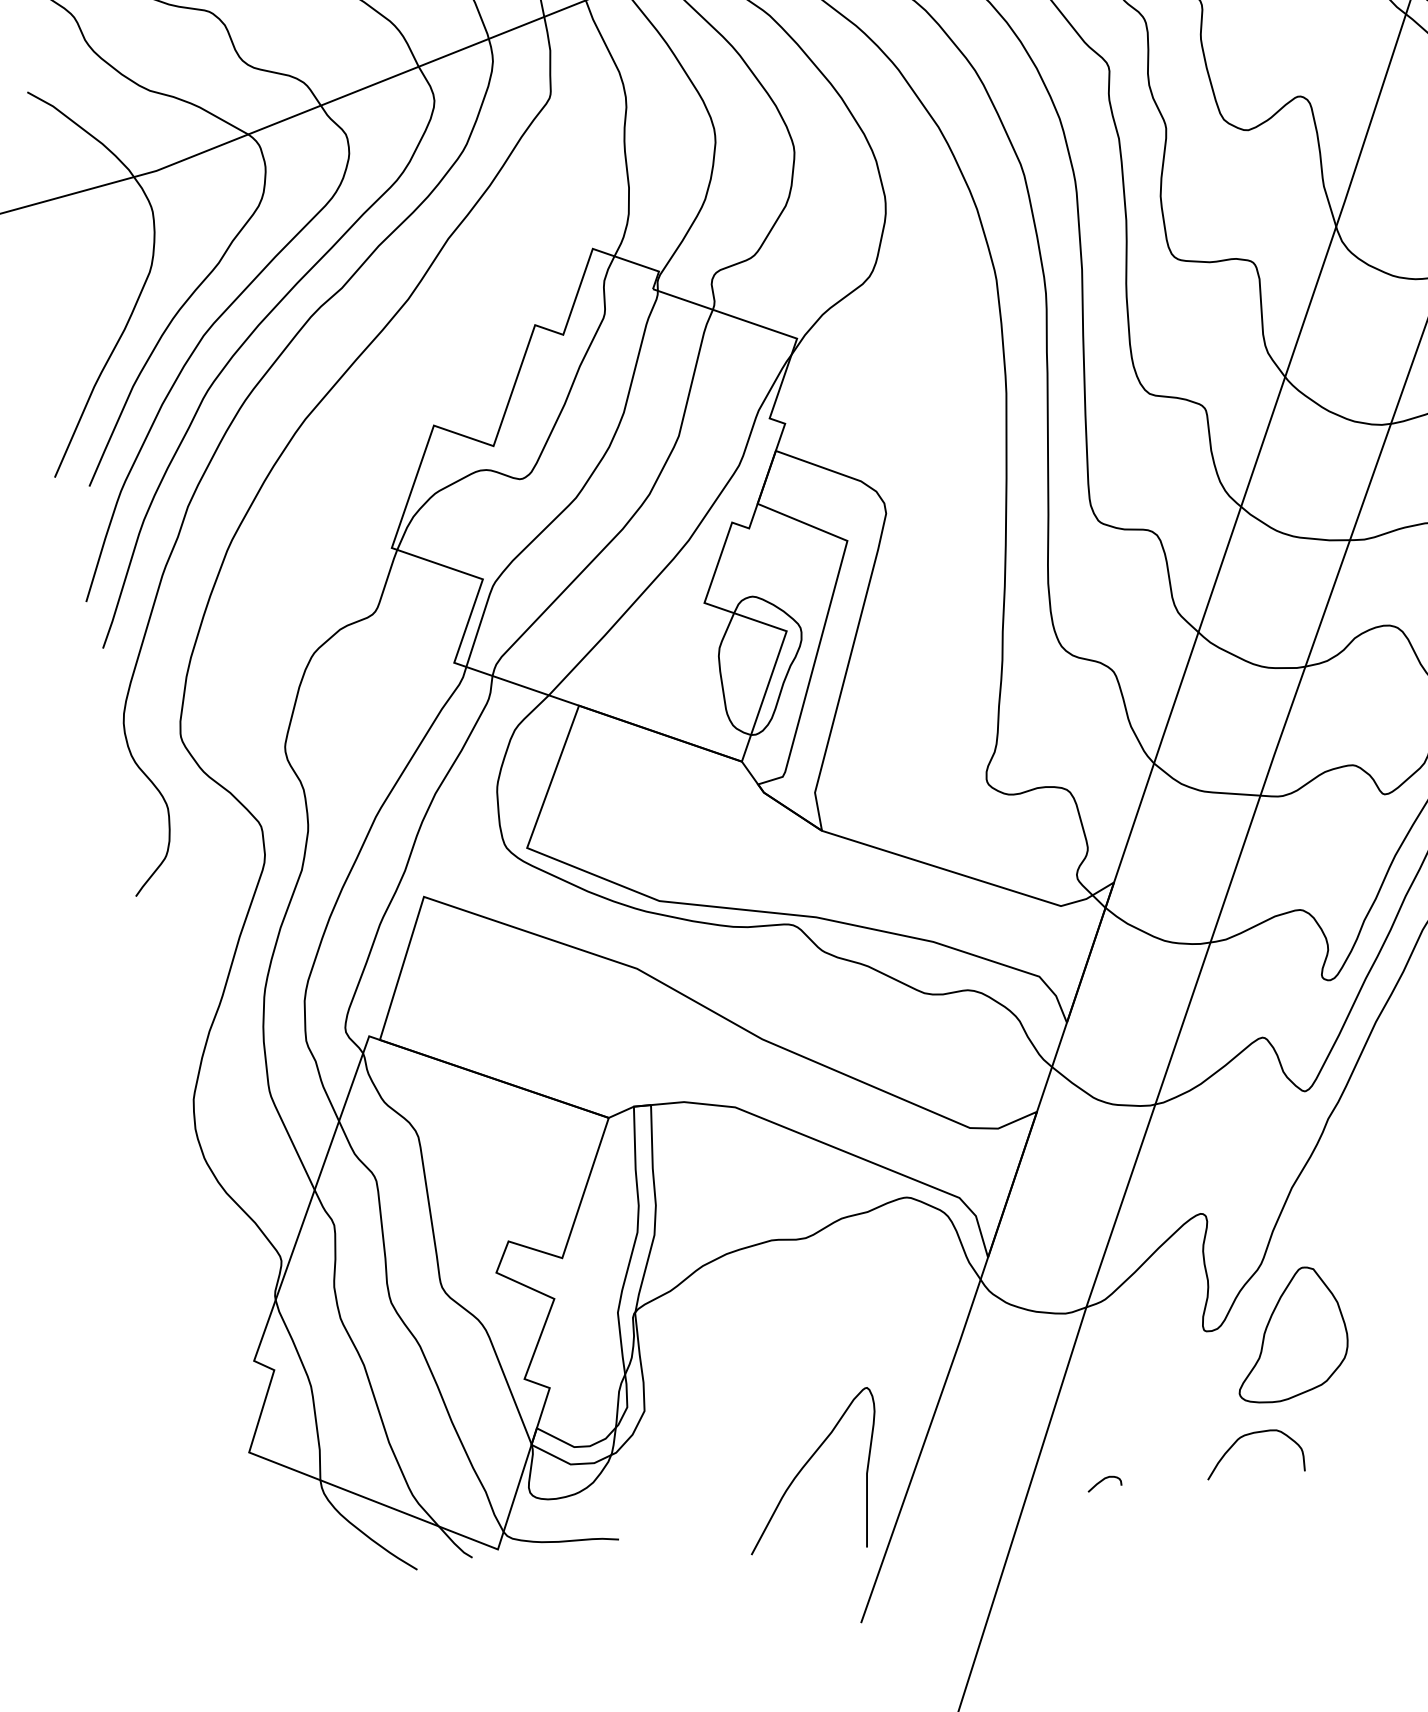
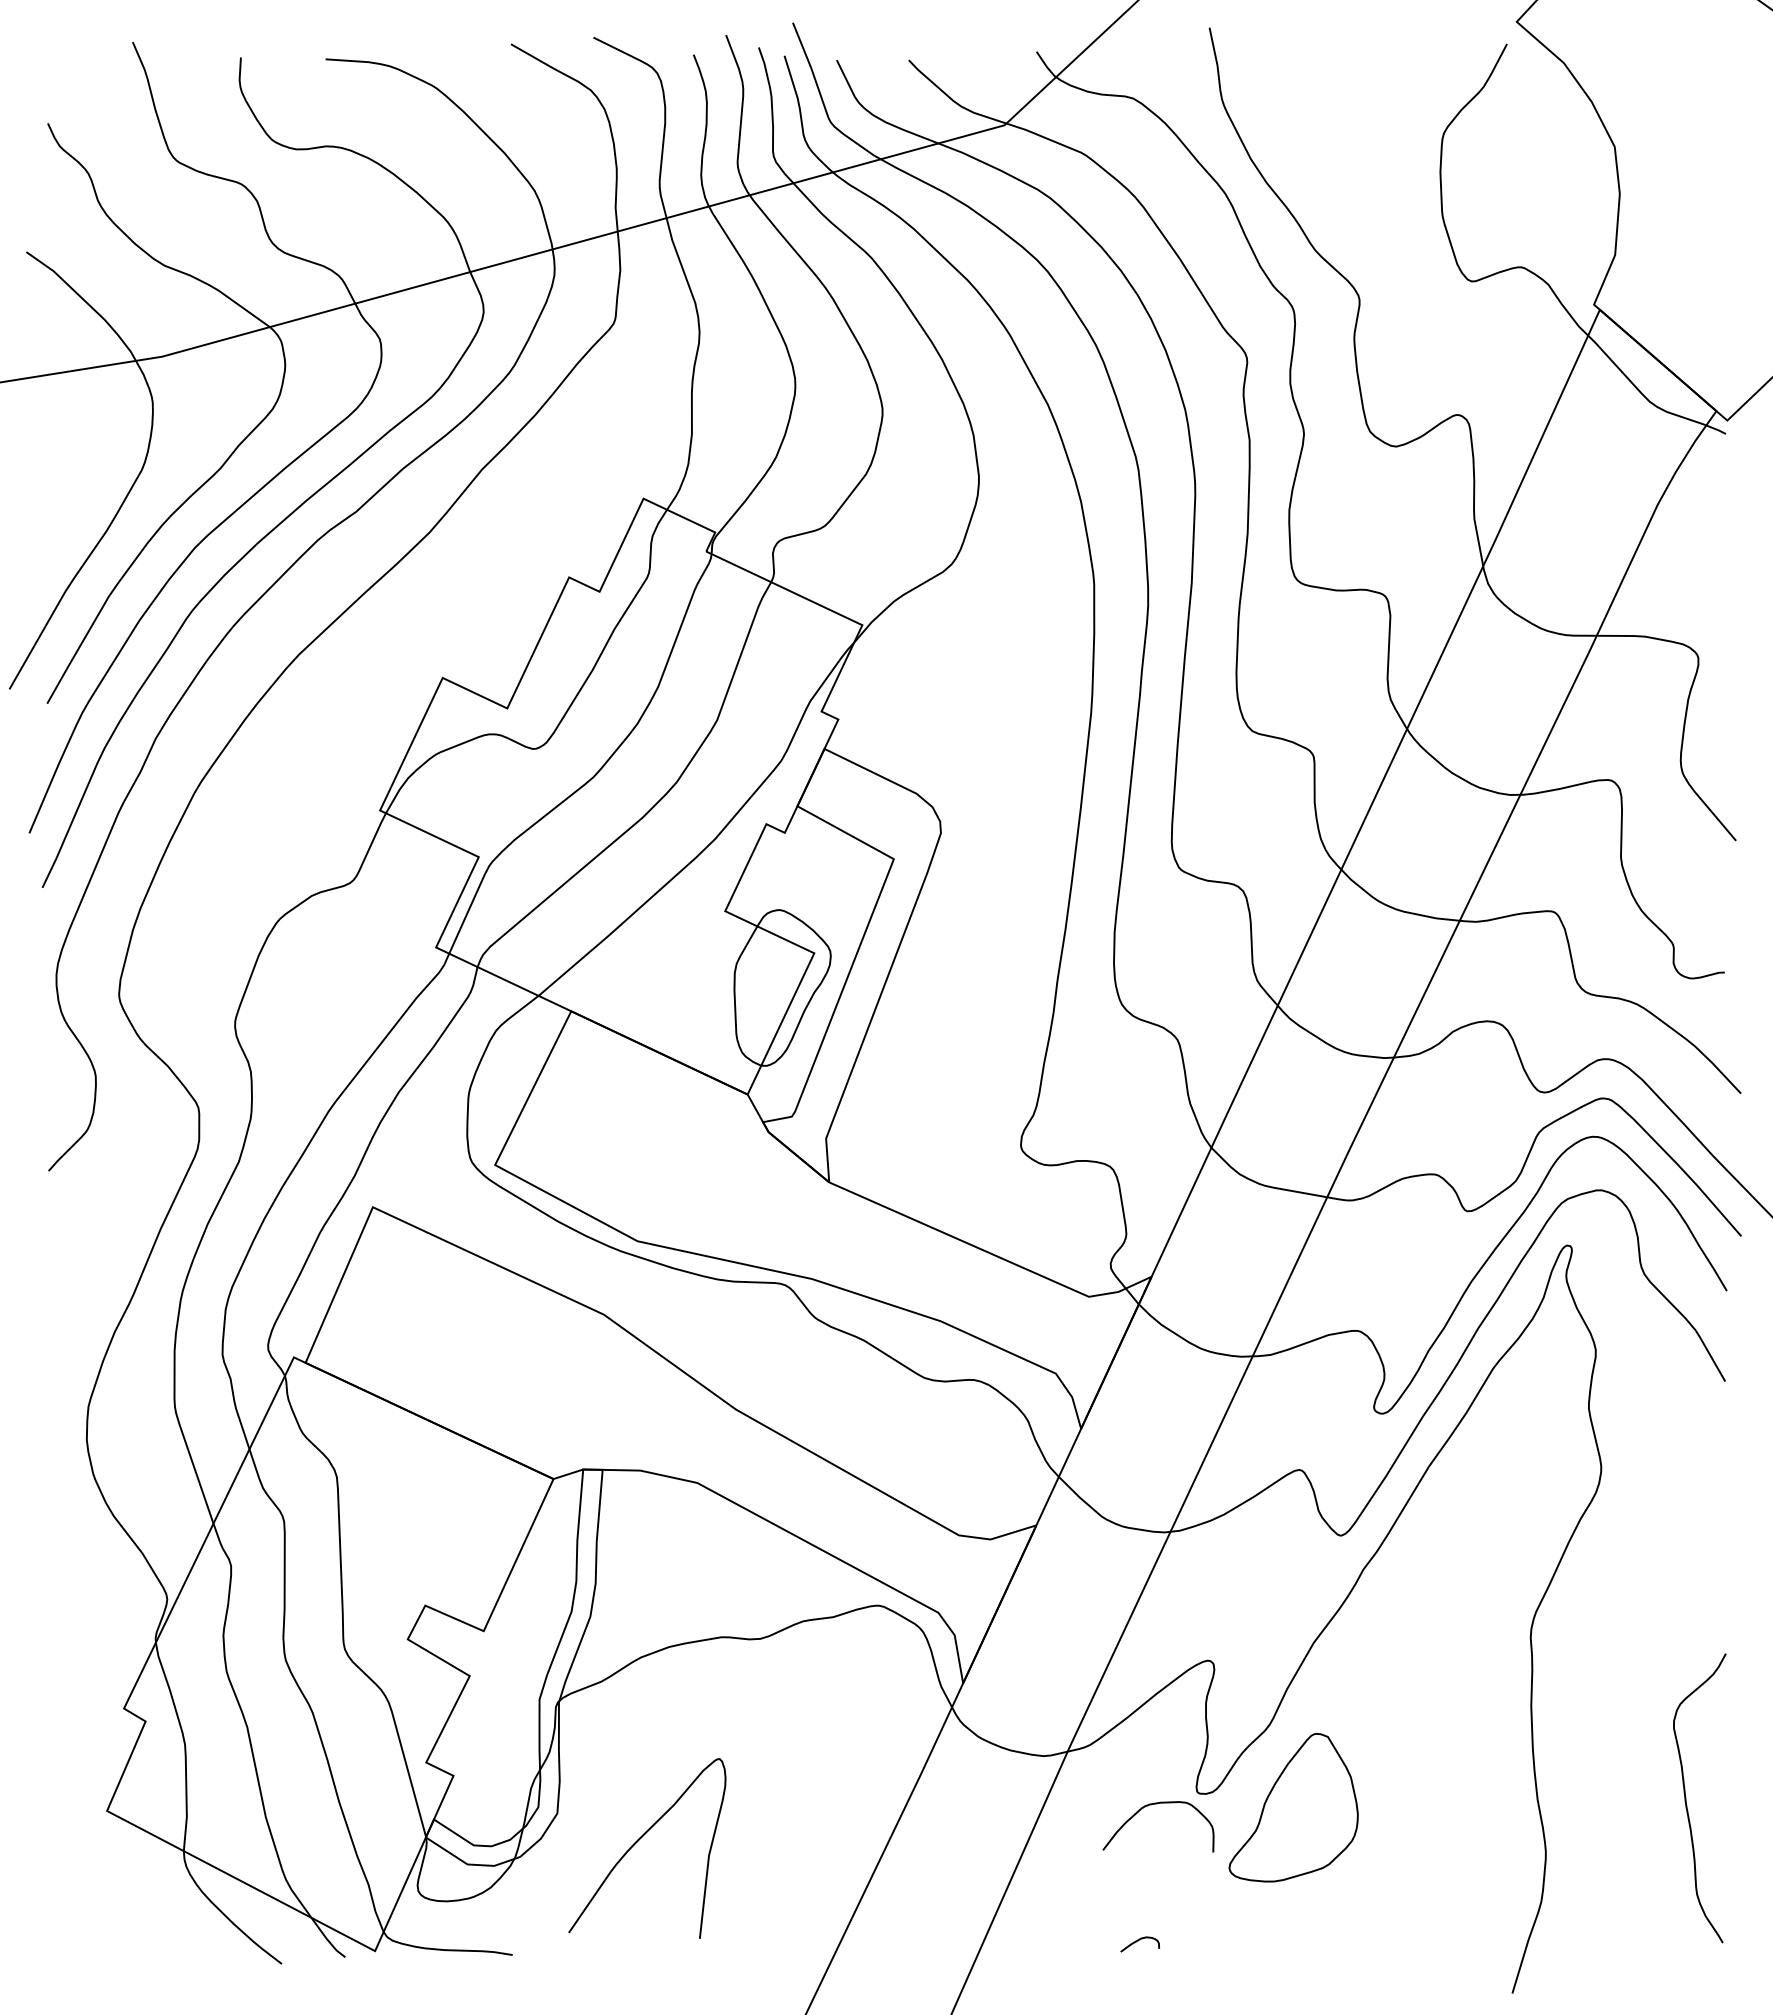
curve: (1251, 1434) -> (1157, 1804), moved
curve: (804, 1467) -> (639, 1840), moved
curve: (1102, 1481) -> (1138, 1941), moved

